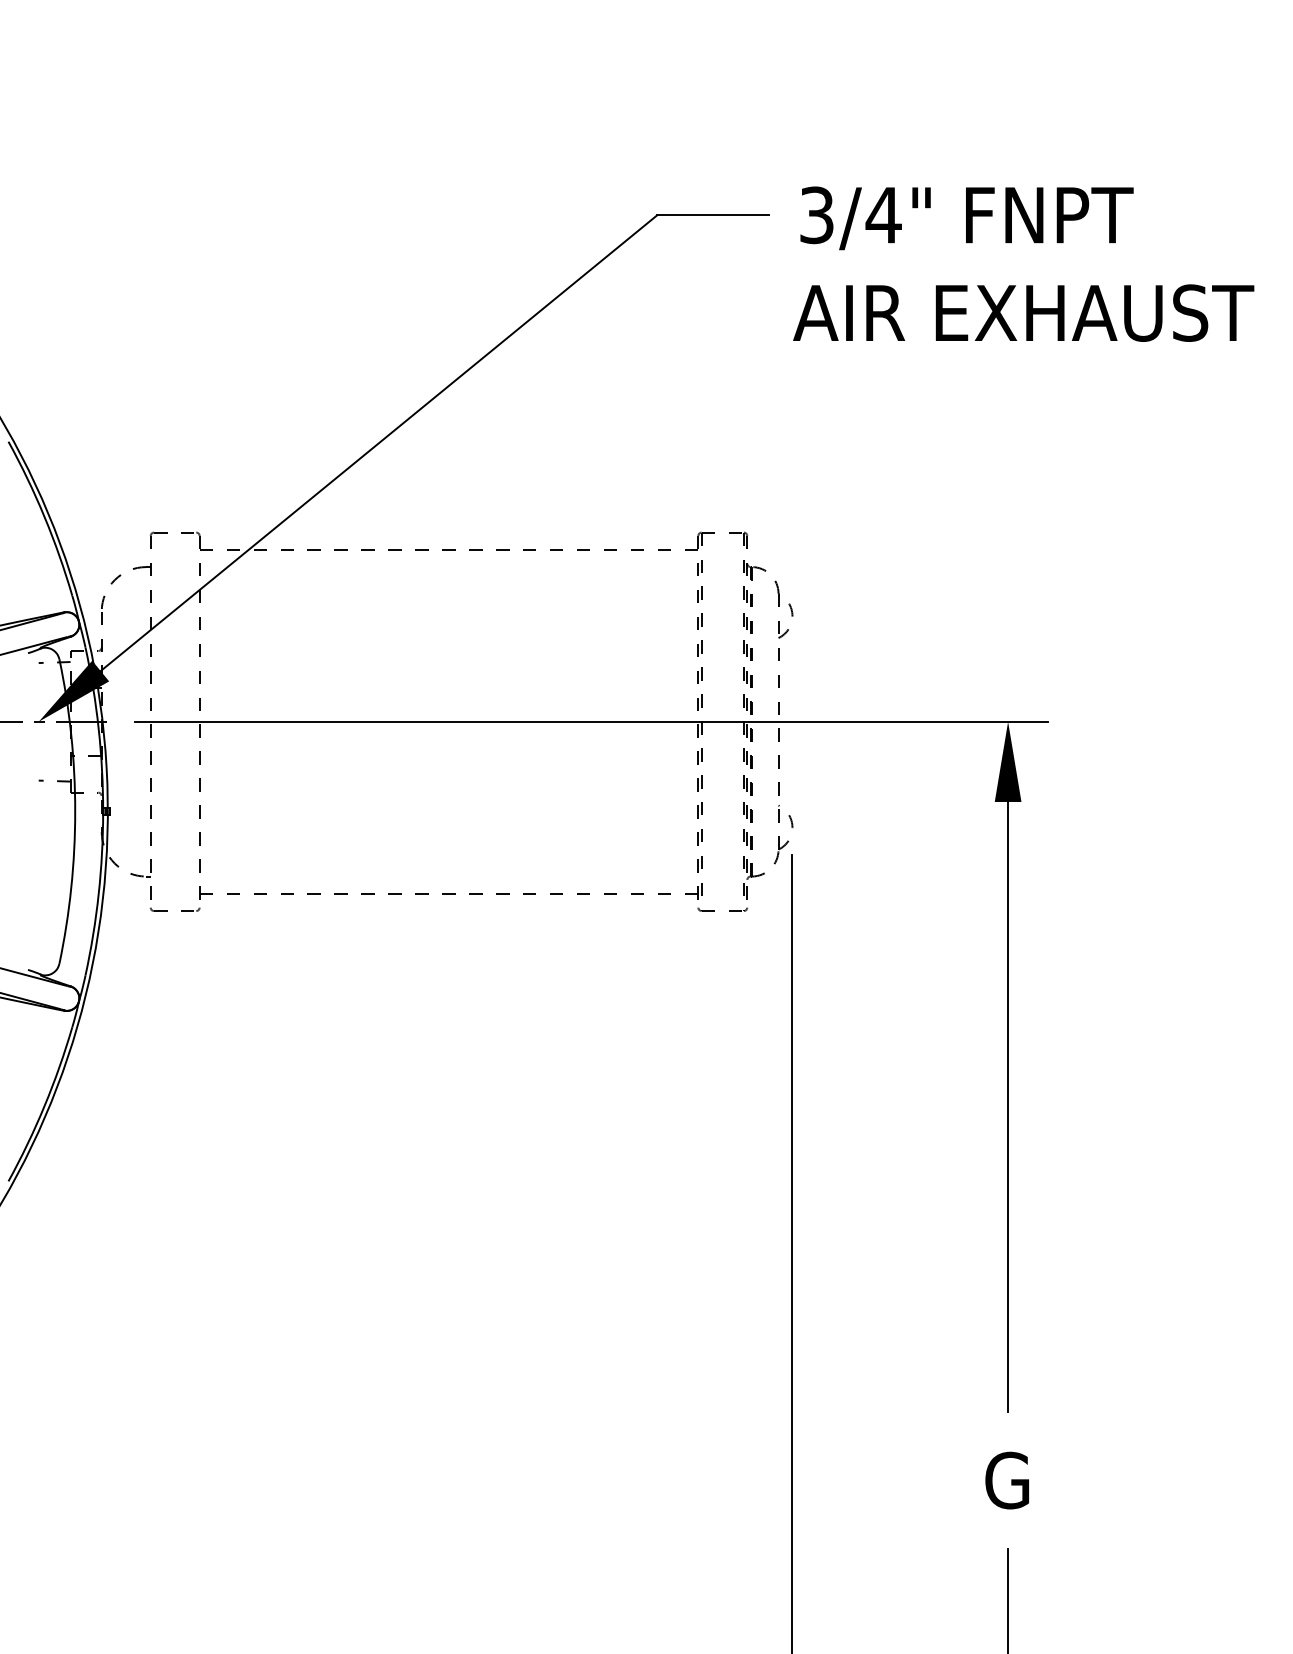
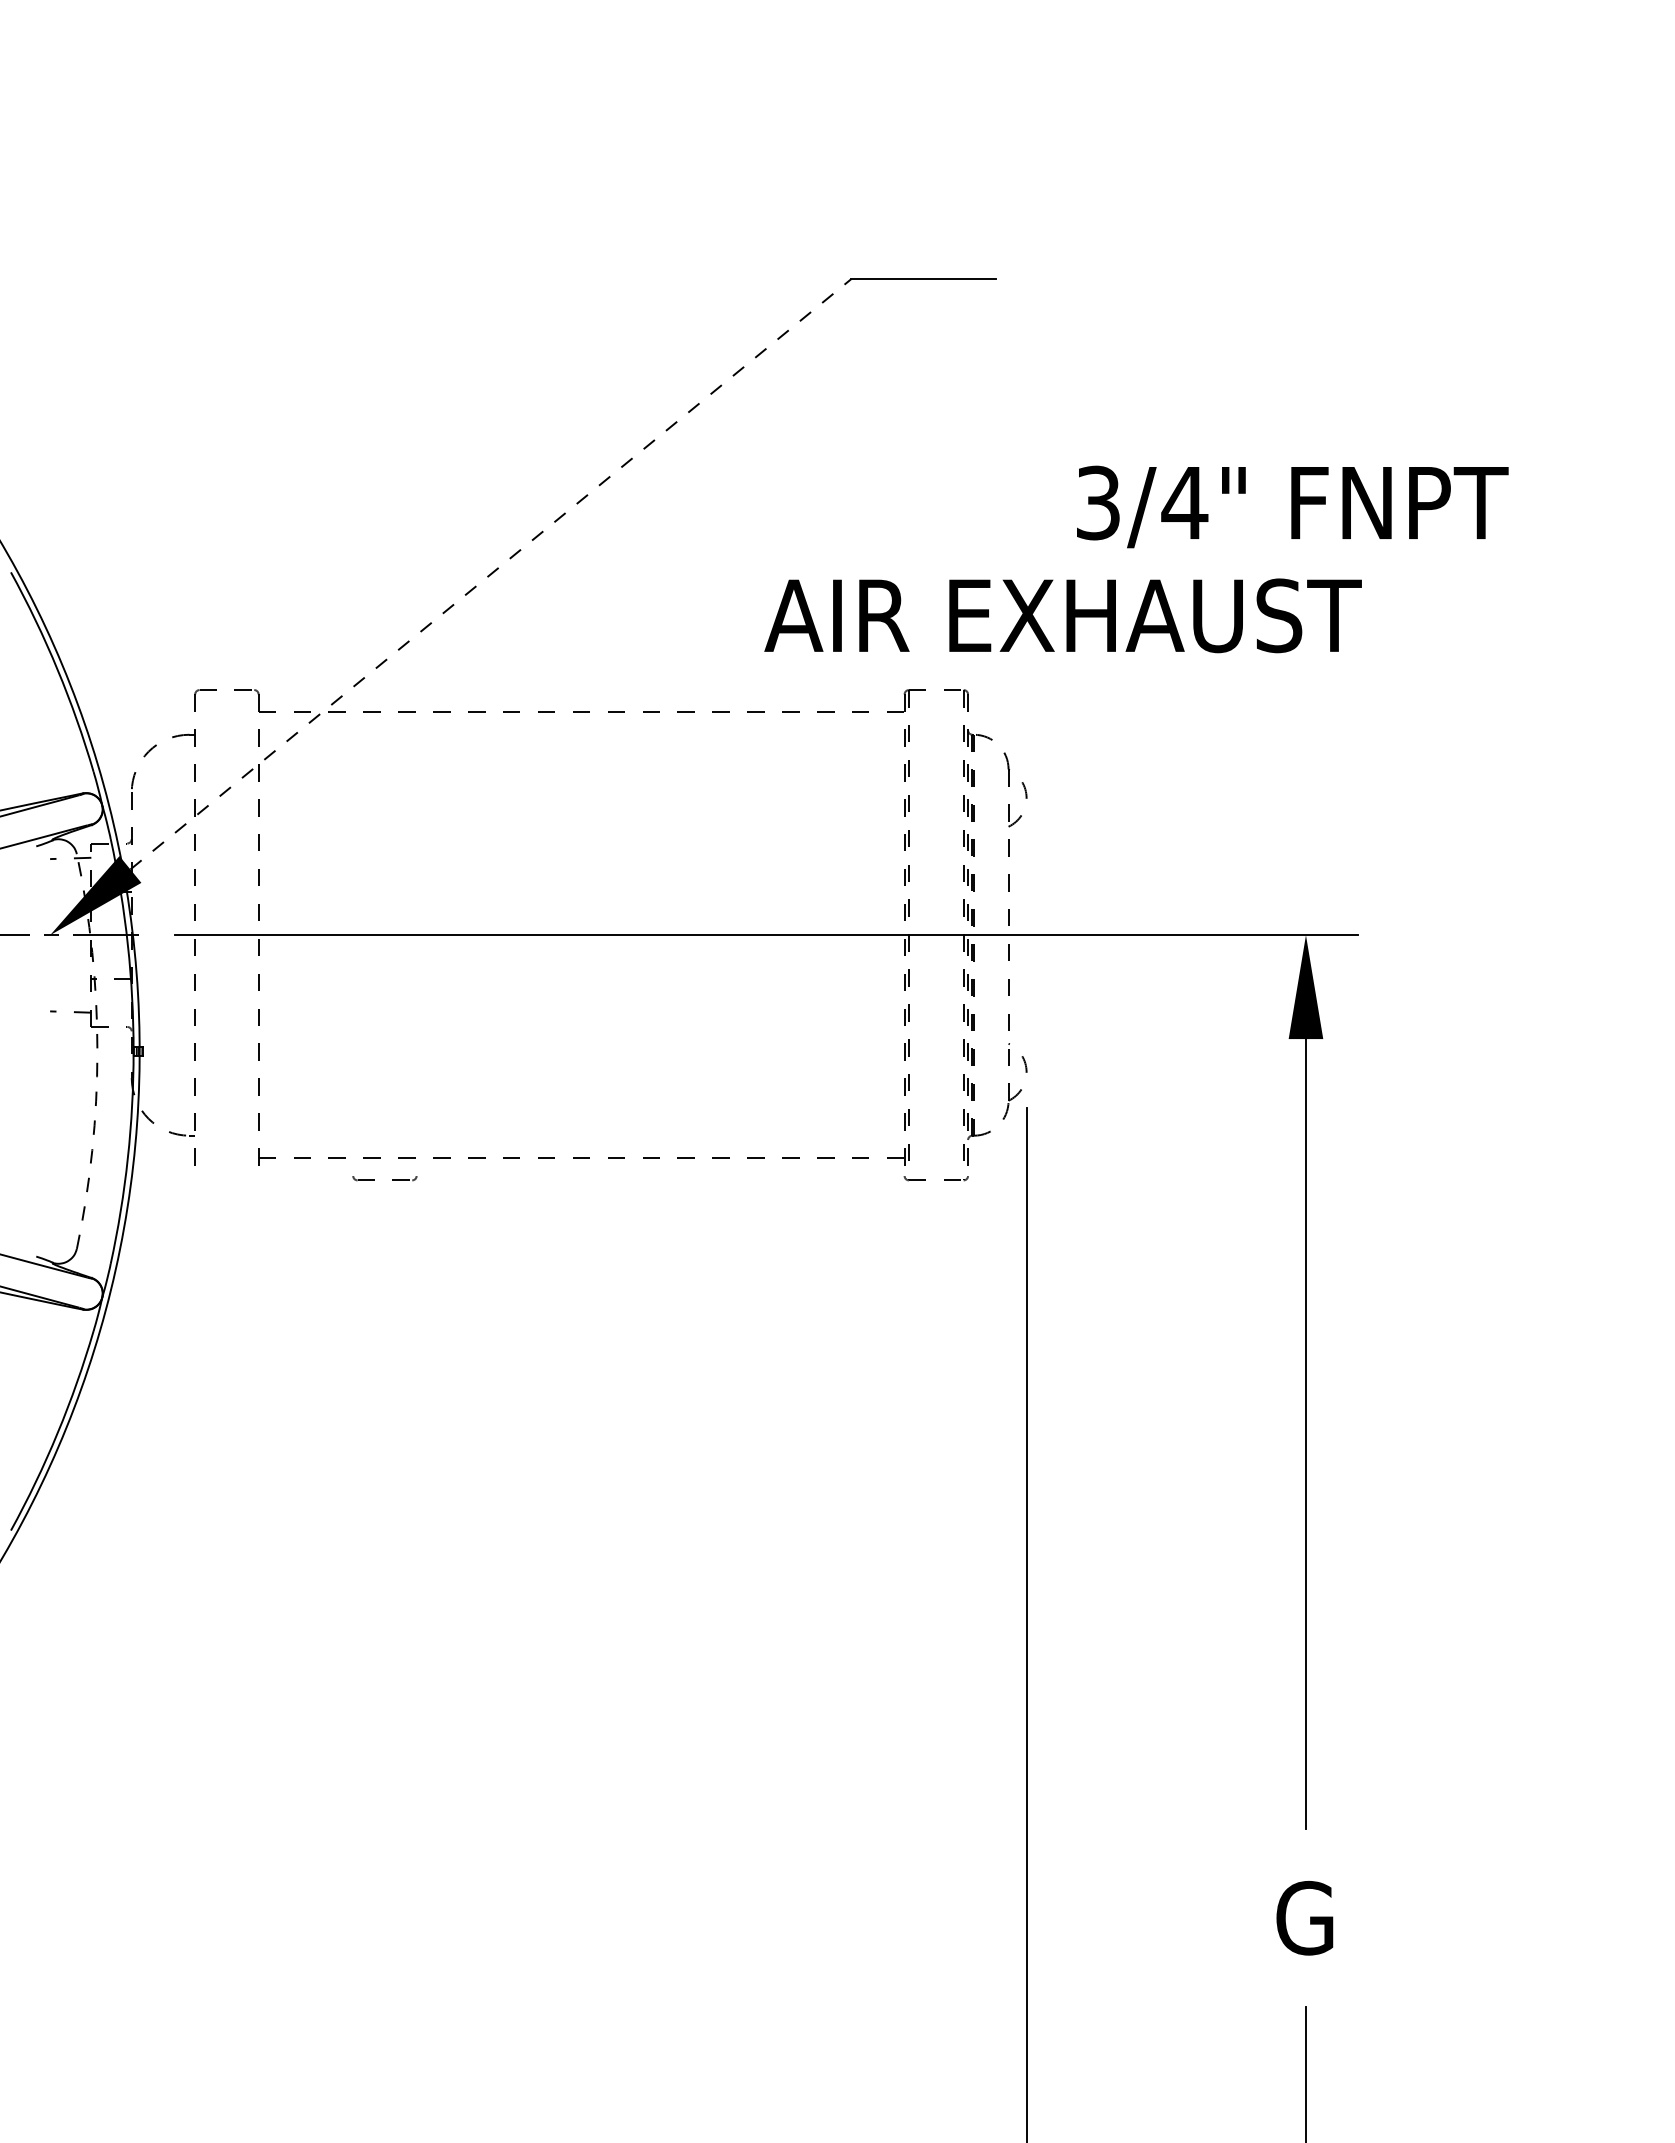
text: (966, 217) -> (1292, 506), moved
text: (1023, 312) -> (1062, 615), moved
line: (378, 443) -> (490, 574), solid -> dashed
arc: (75, 811) -> (97, 1051), solid -> dashed
part: (181, 910) -> (392, 1179), moved

